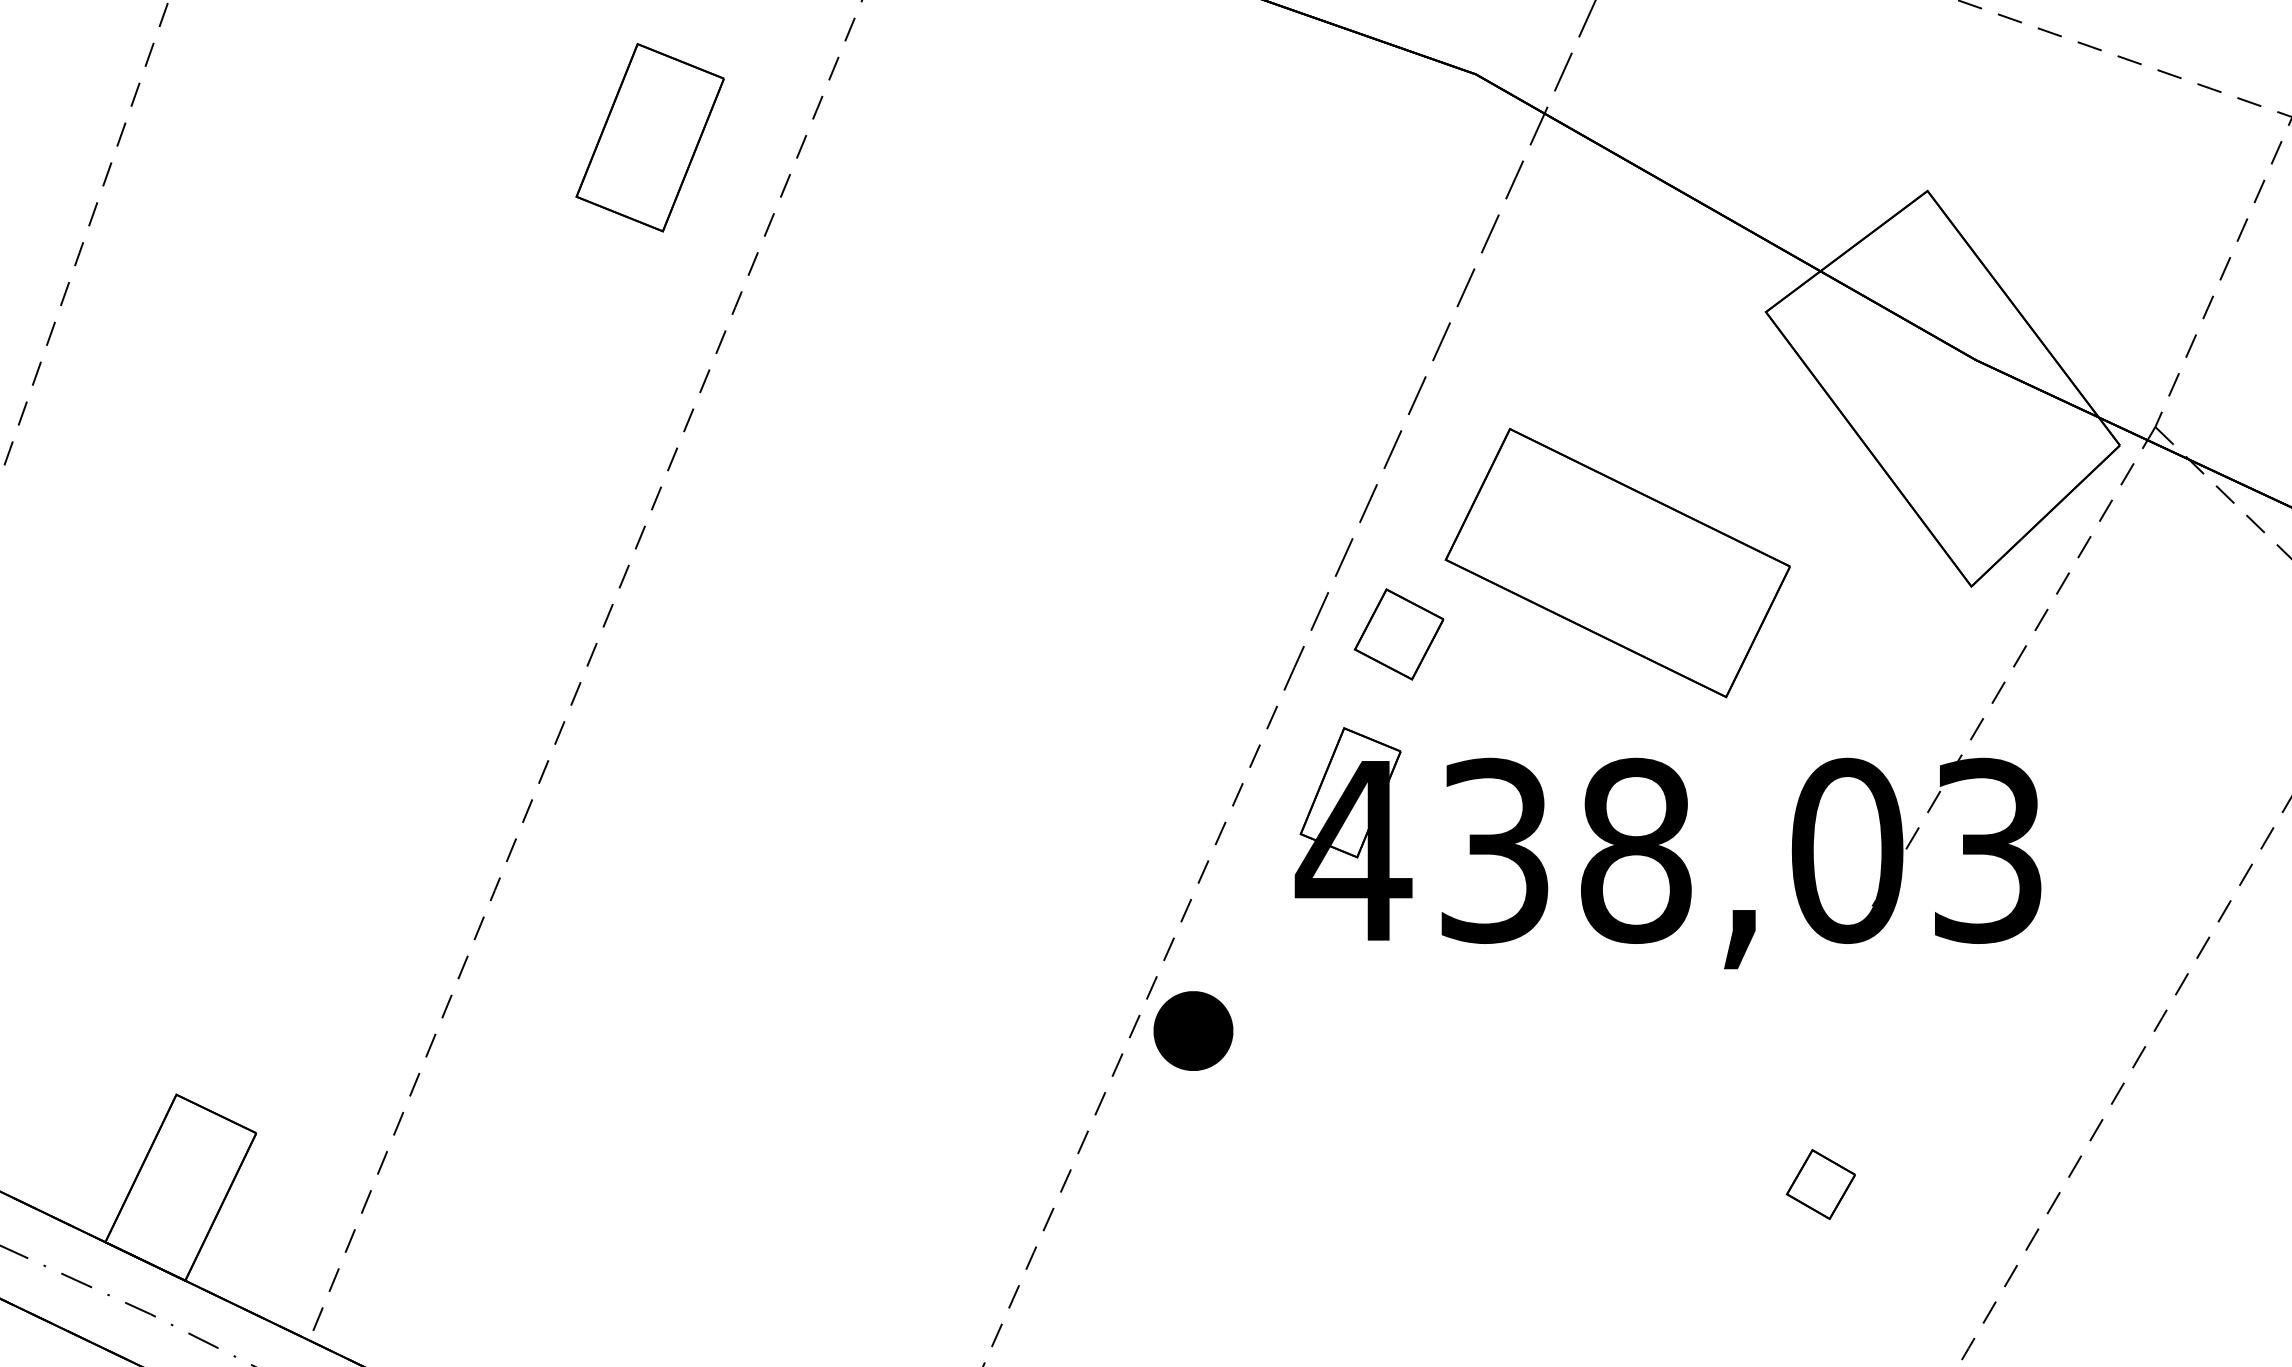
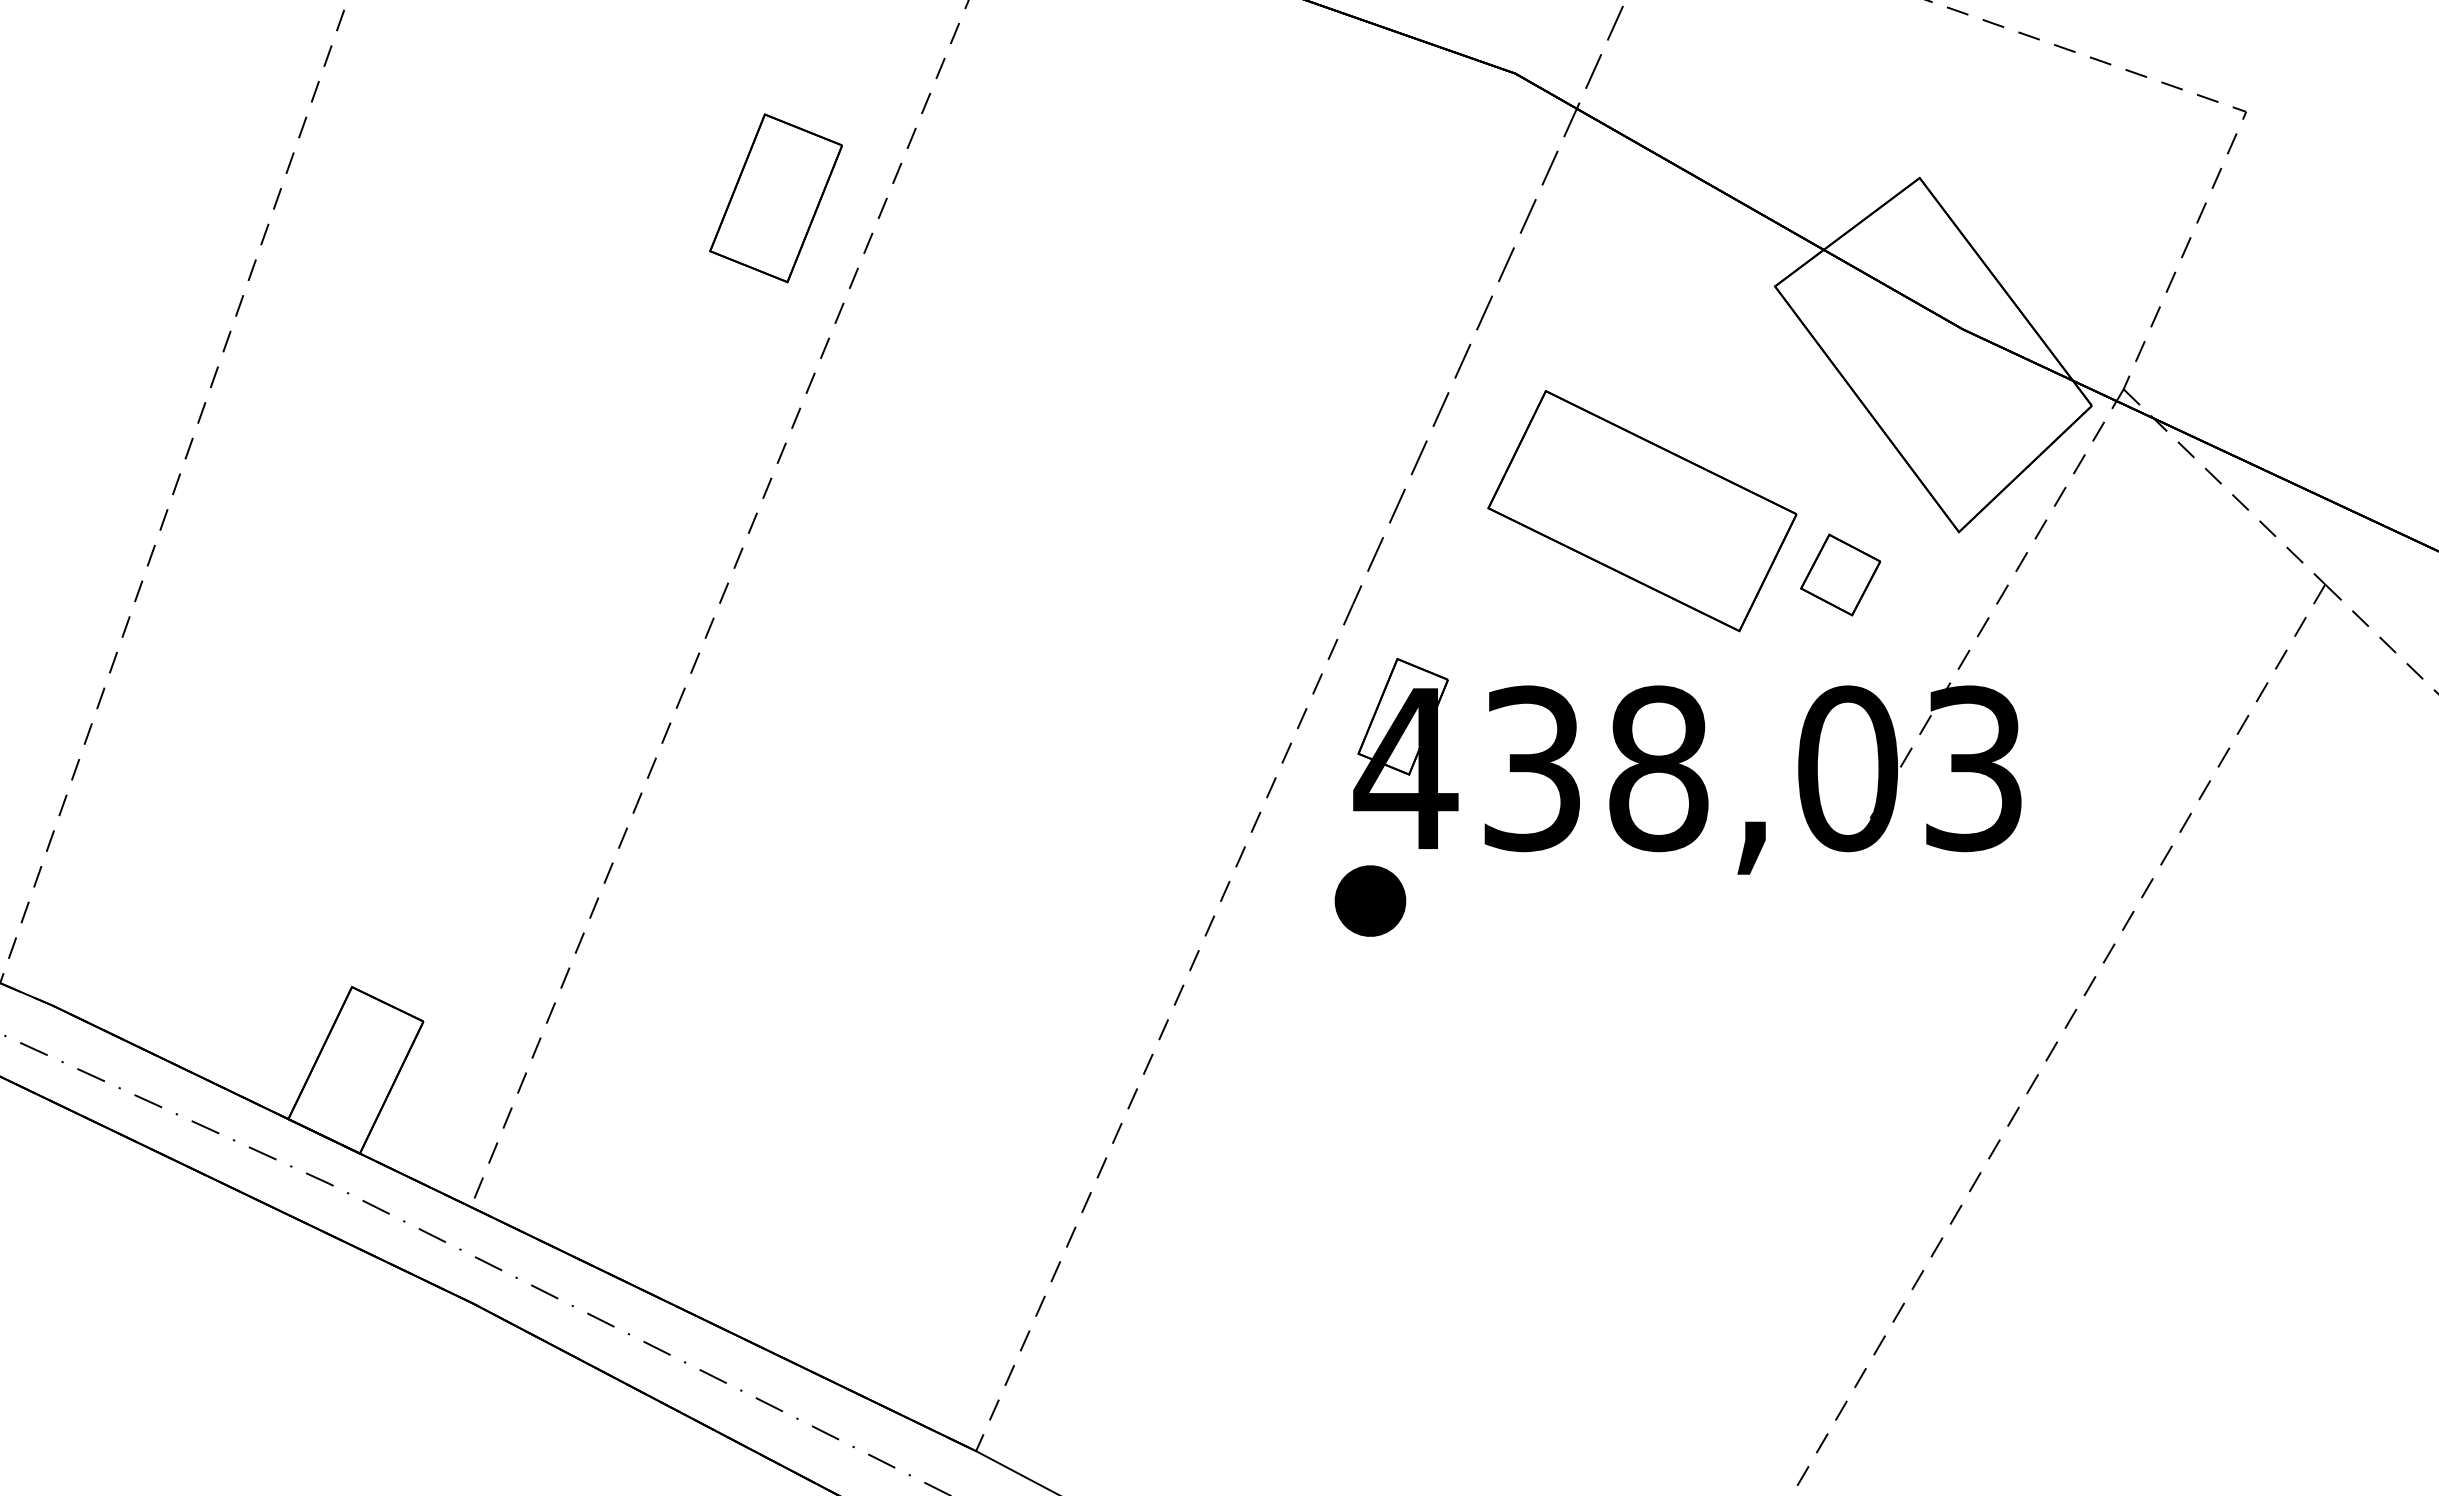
part: (649, 137) -> (775, 198), moved
part: (1399, 633) -> (1840, 574), moved
part: (1193, 1030) -> (1370, 900), moved
part: (1820, 1184) -> (1823, 1067), removed

